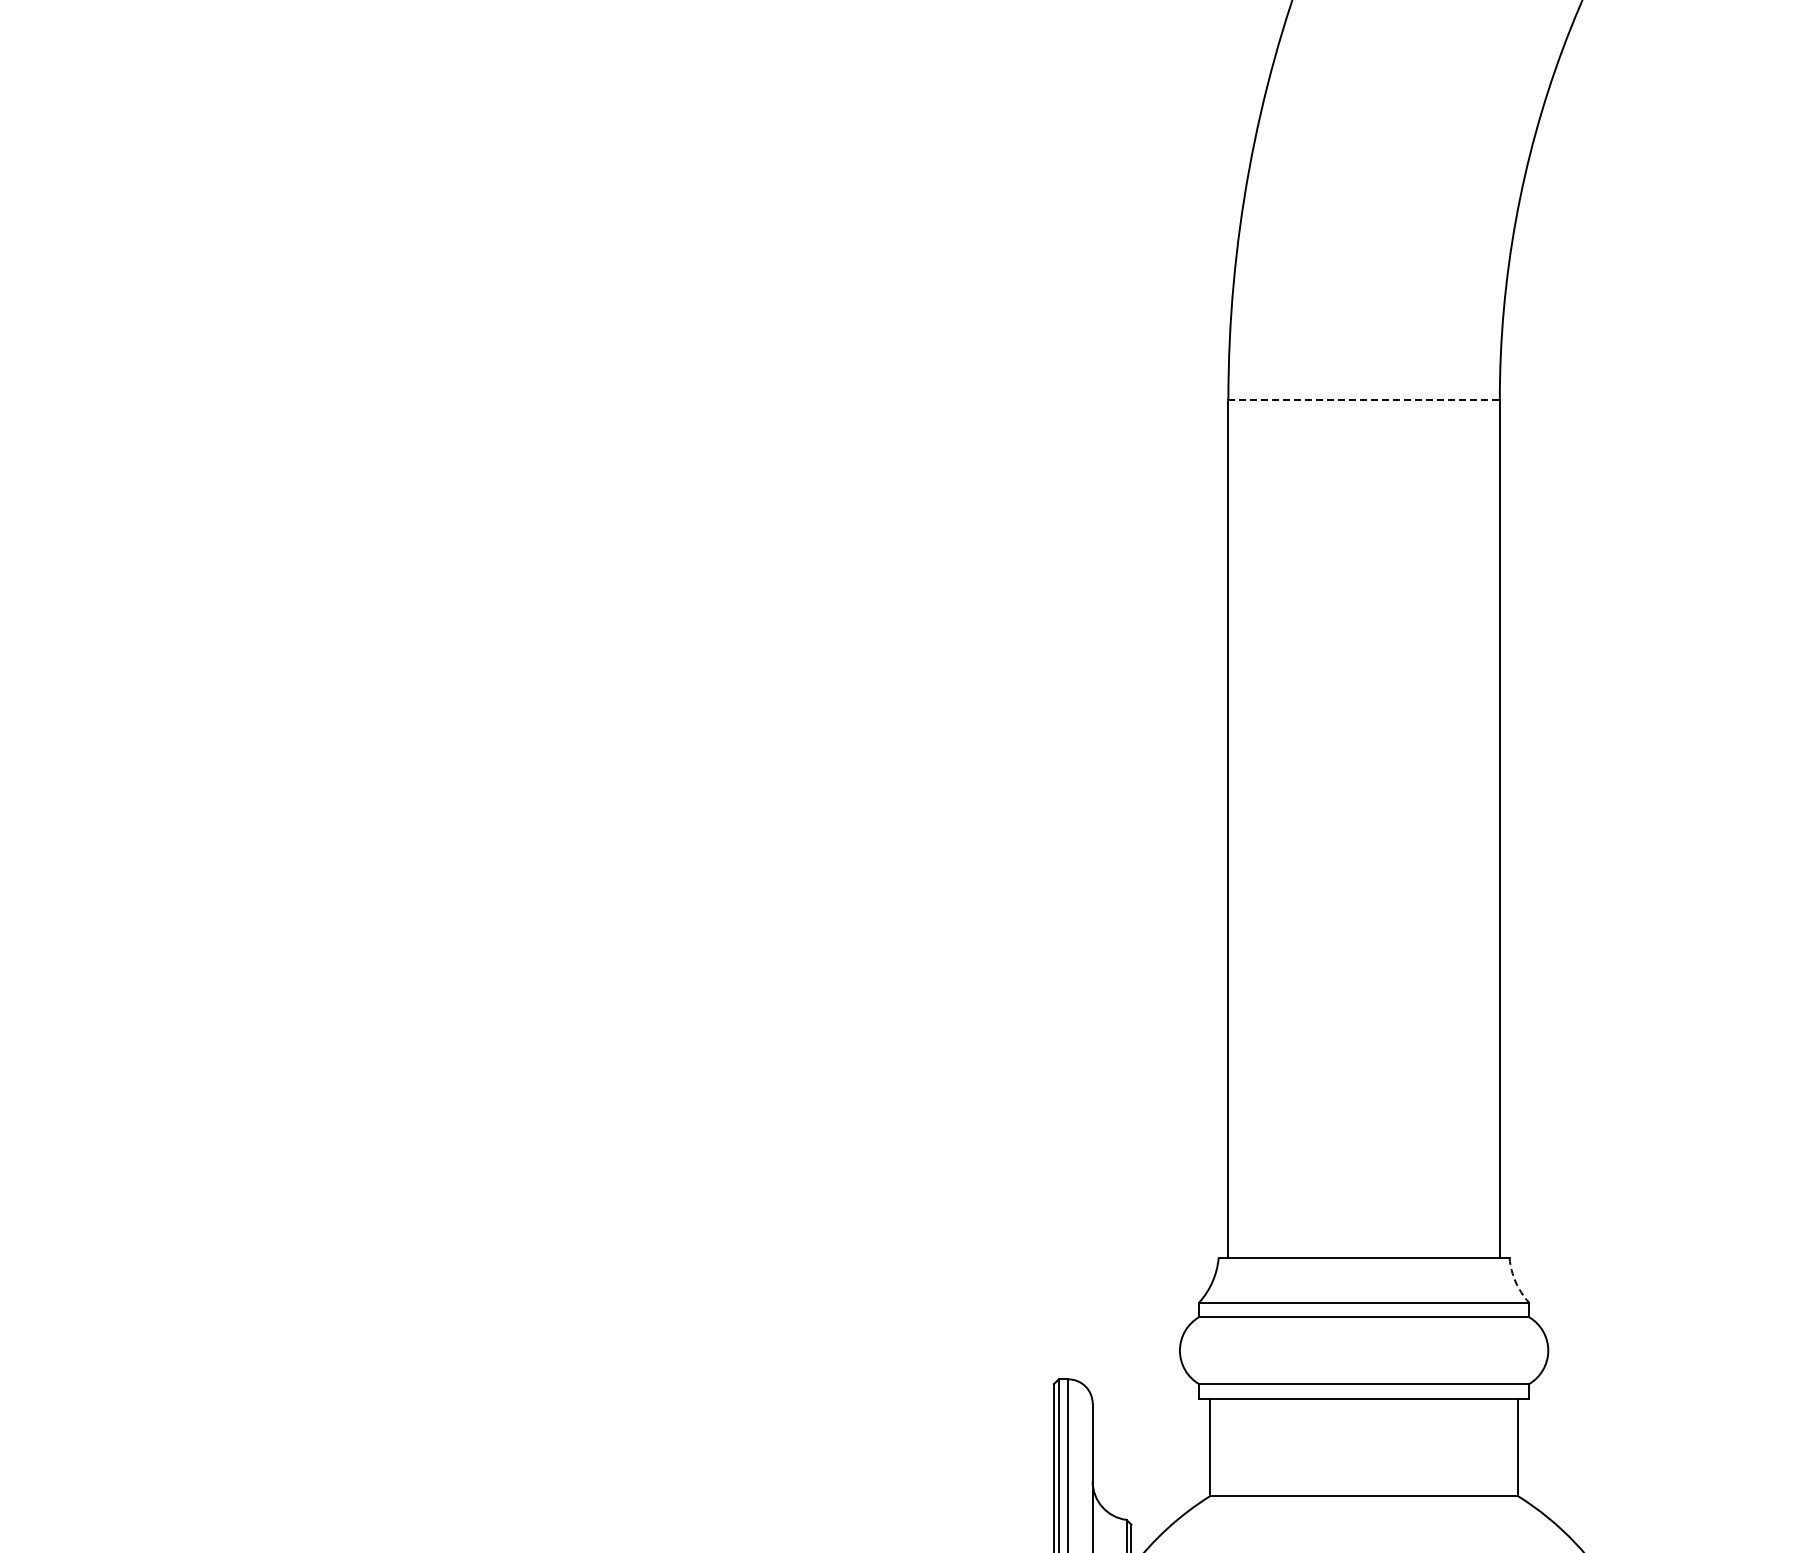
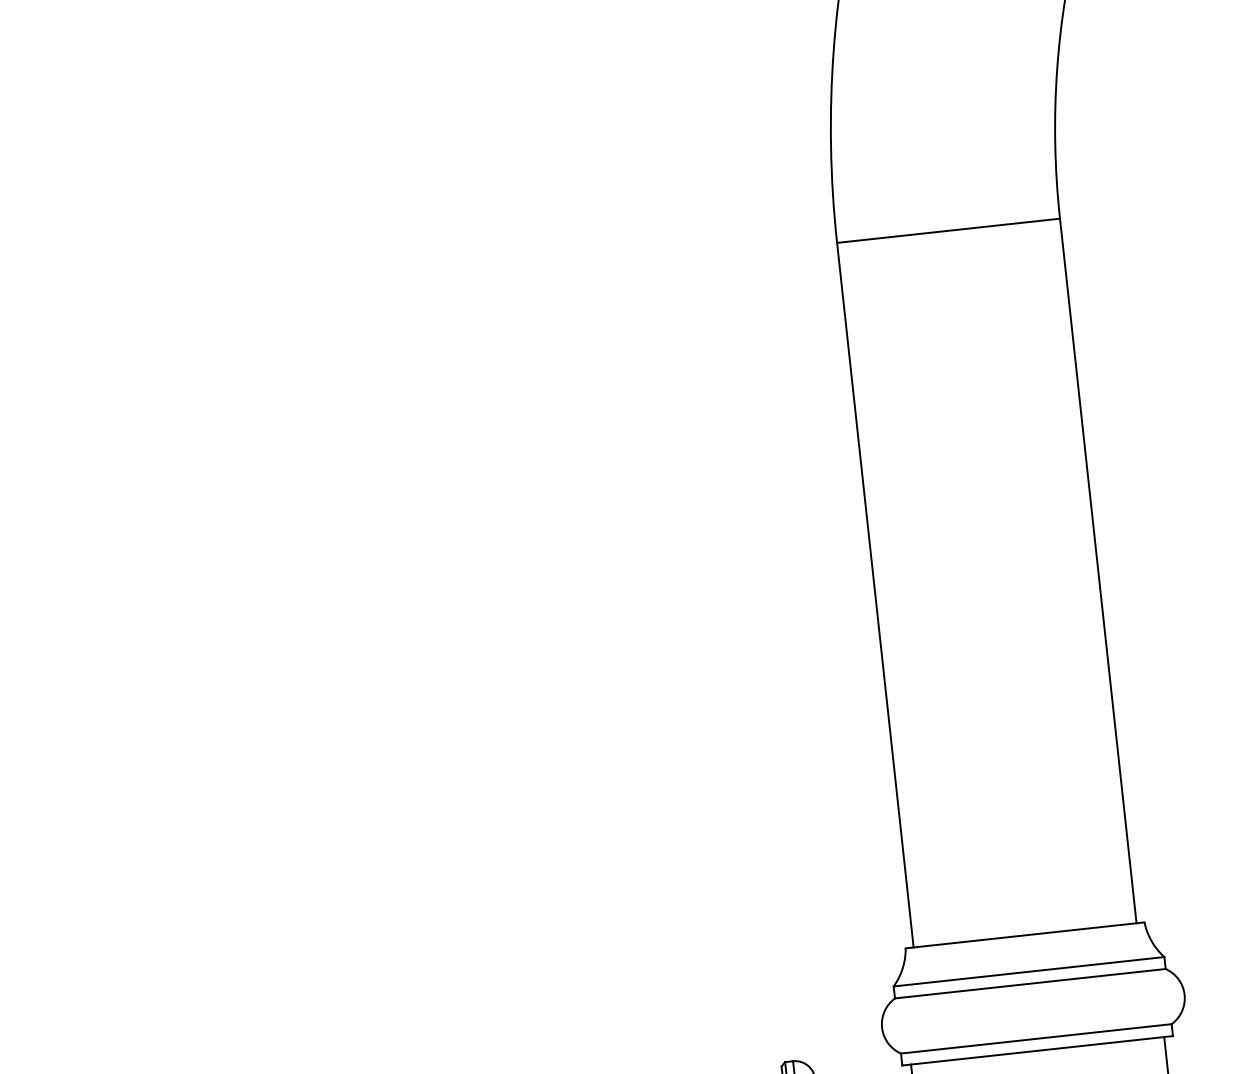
line: (1364, 400) -> (948, 230), dashed -> solid
arc: (1515, 1281) -> (1151, 940), dashed -> solid

